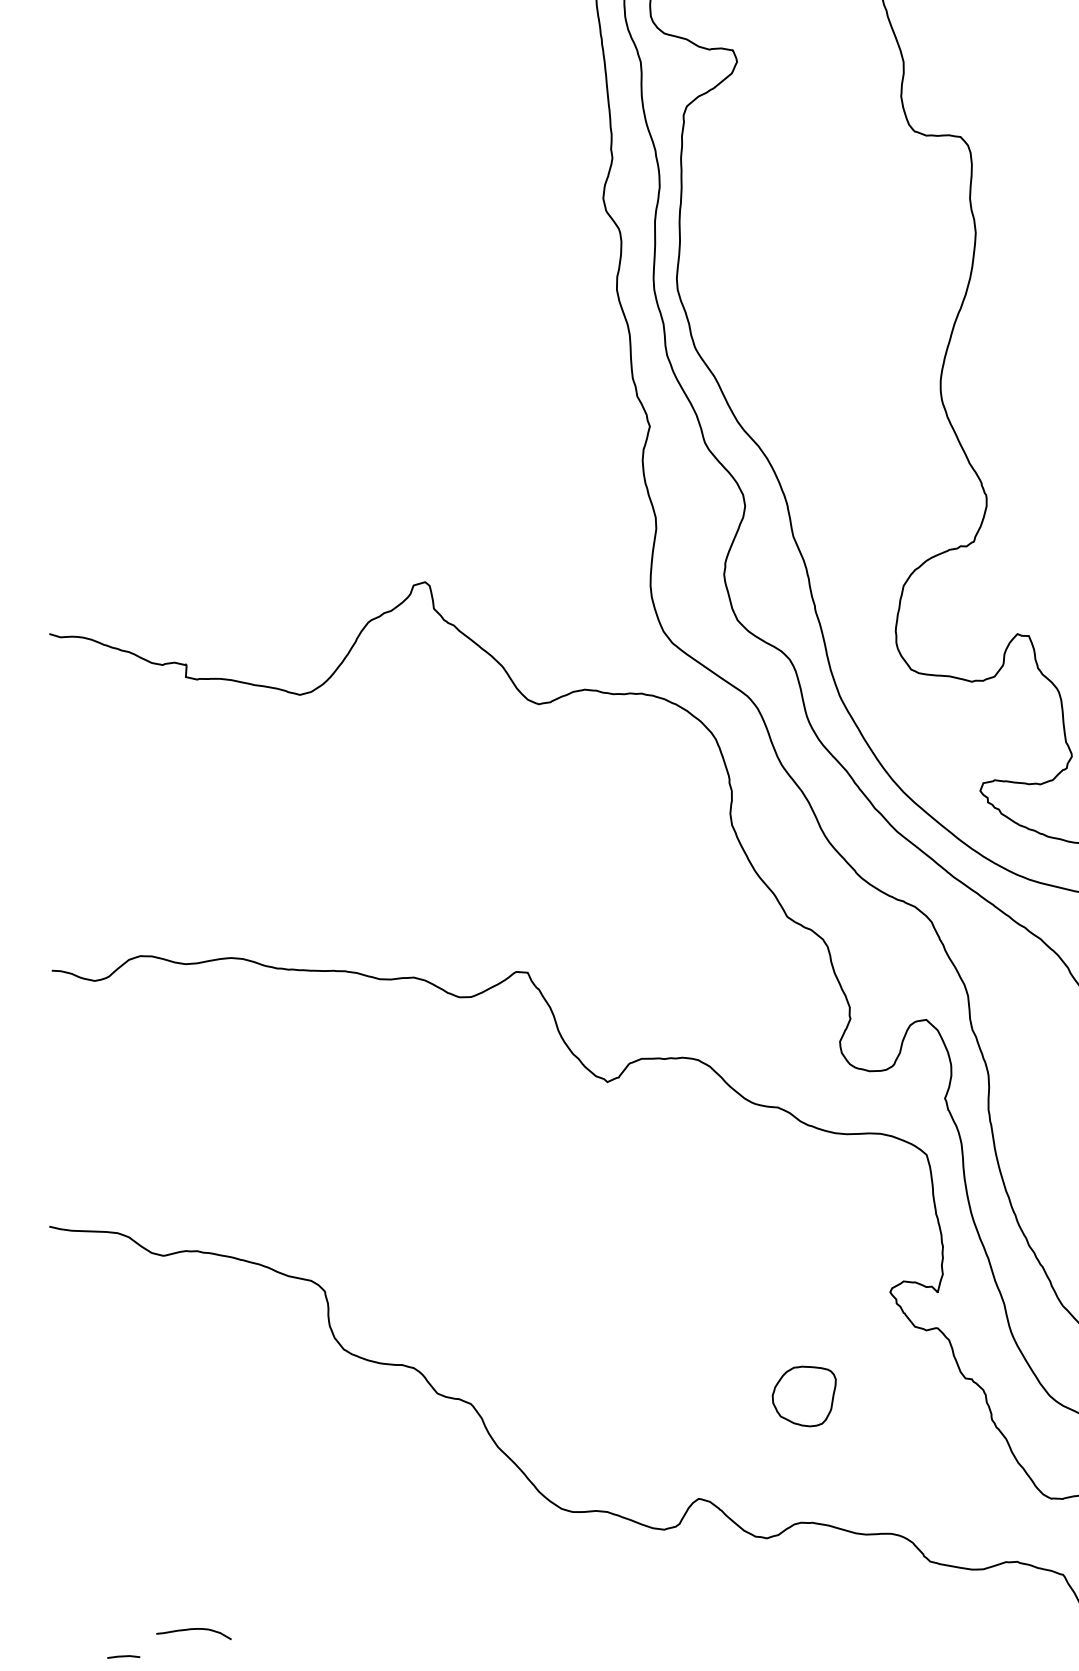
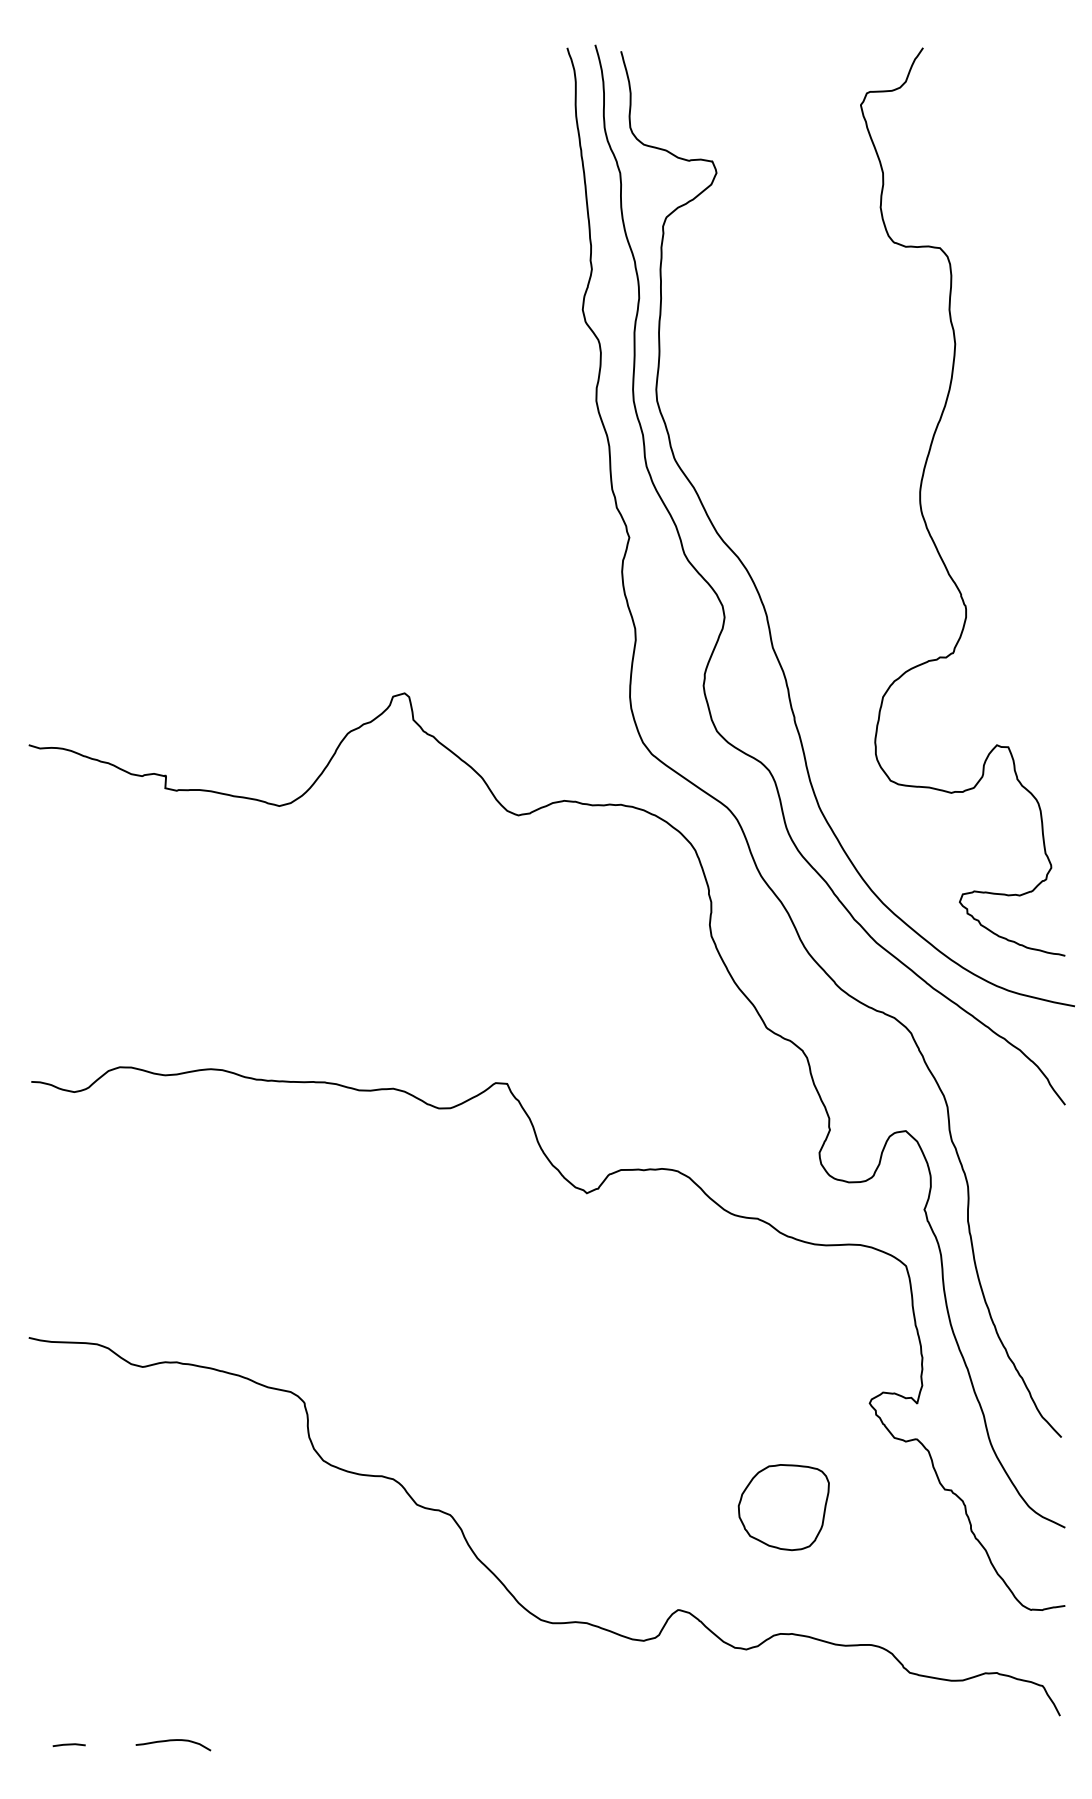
part: (804, 1396) -> (783, 1507), size x1.43
line: (123, 1657) -> (68, 1745), moved

